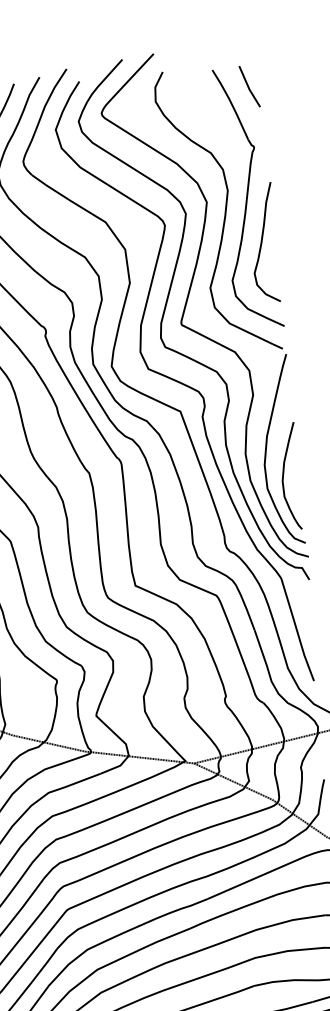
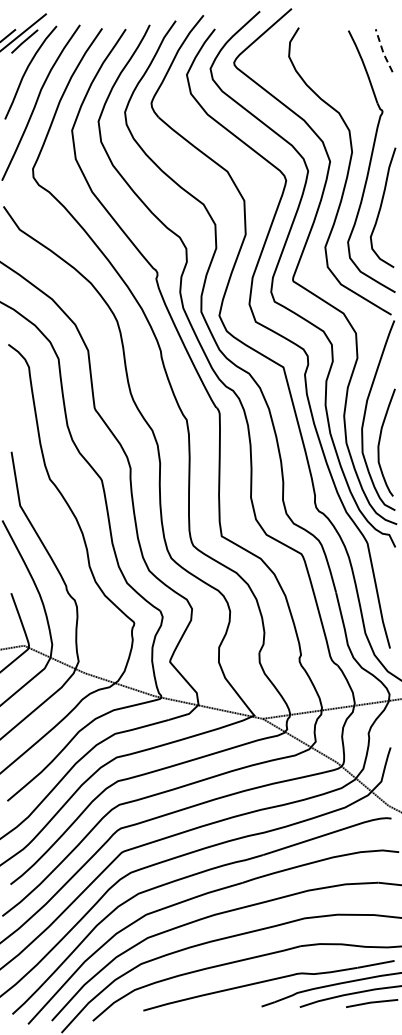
line: (249, 87) -> (383, 51), solid -> dashed

